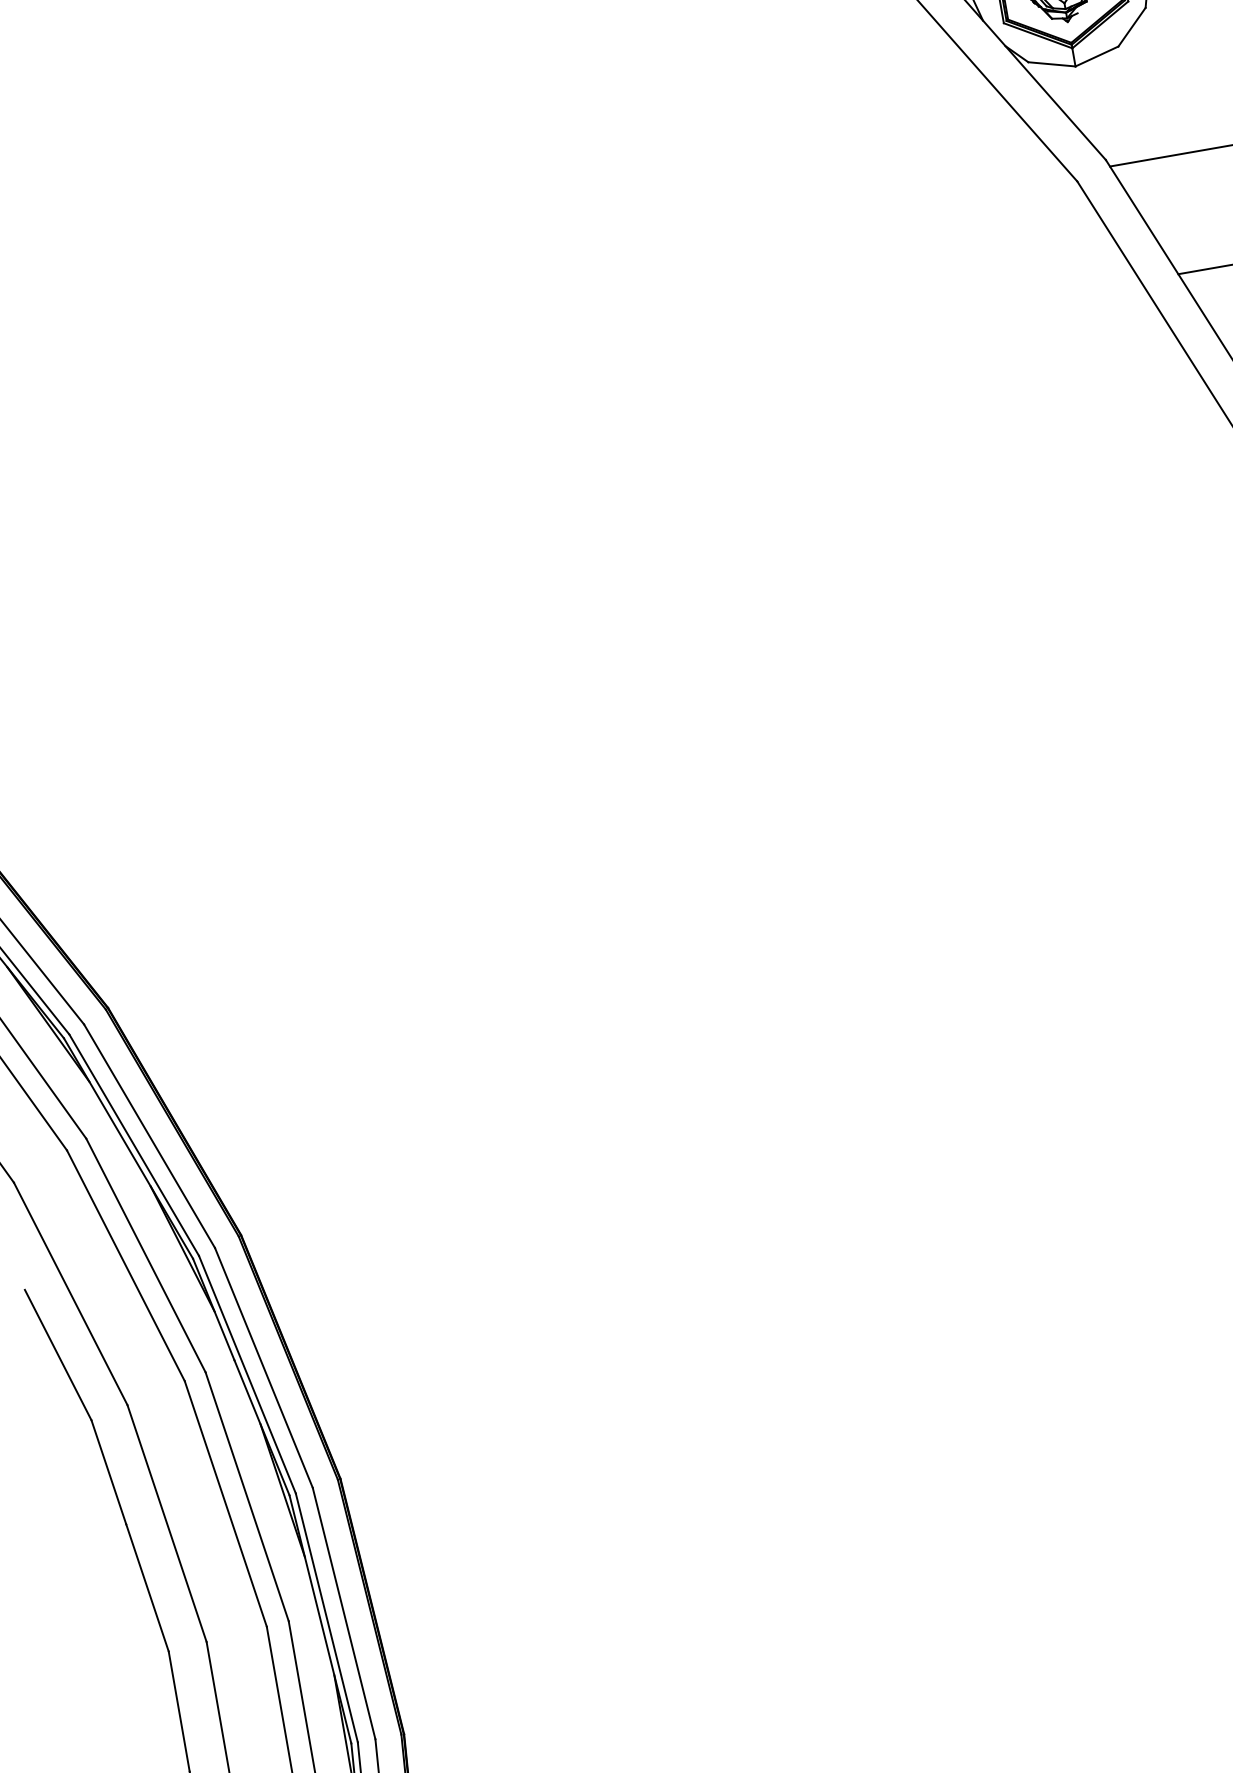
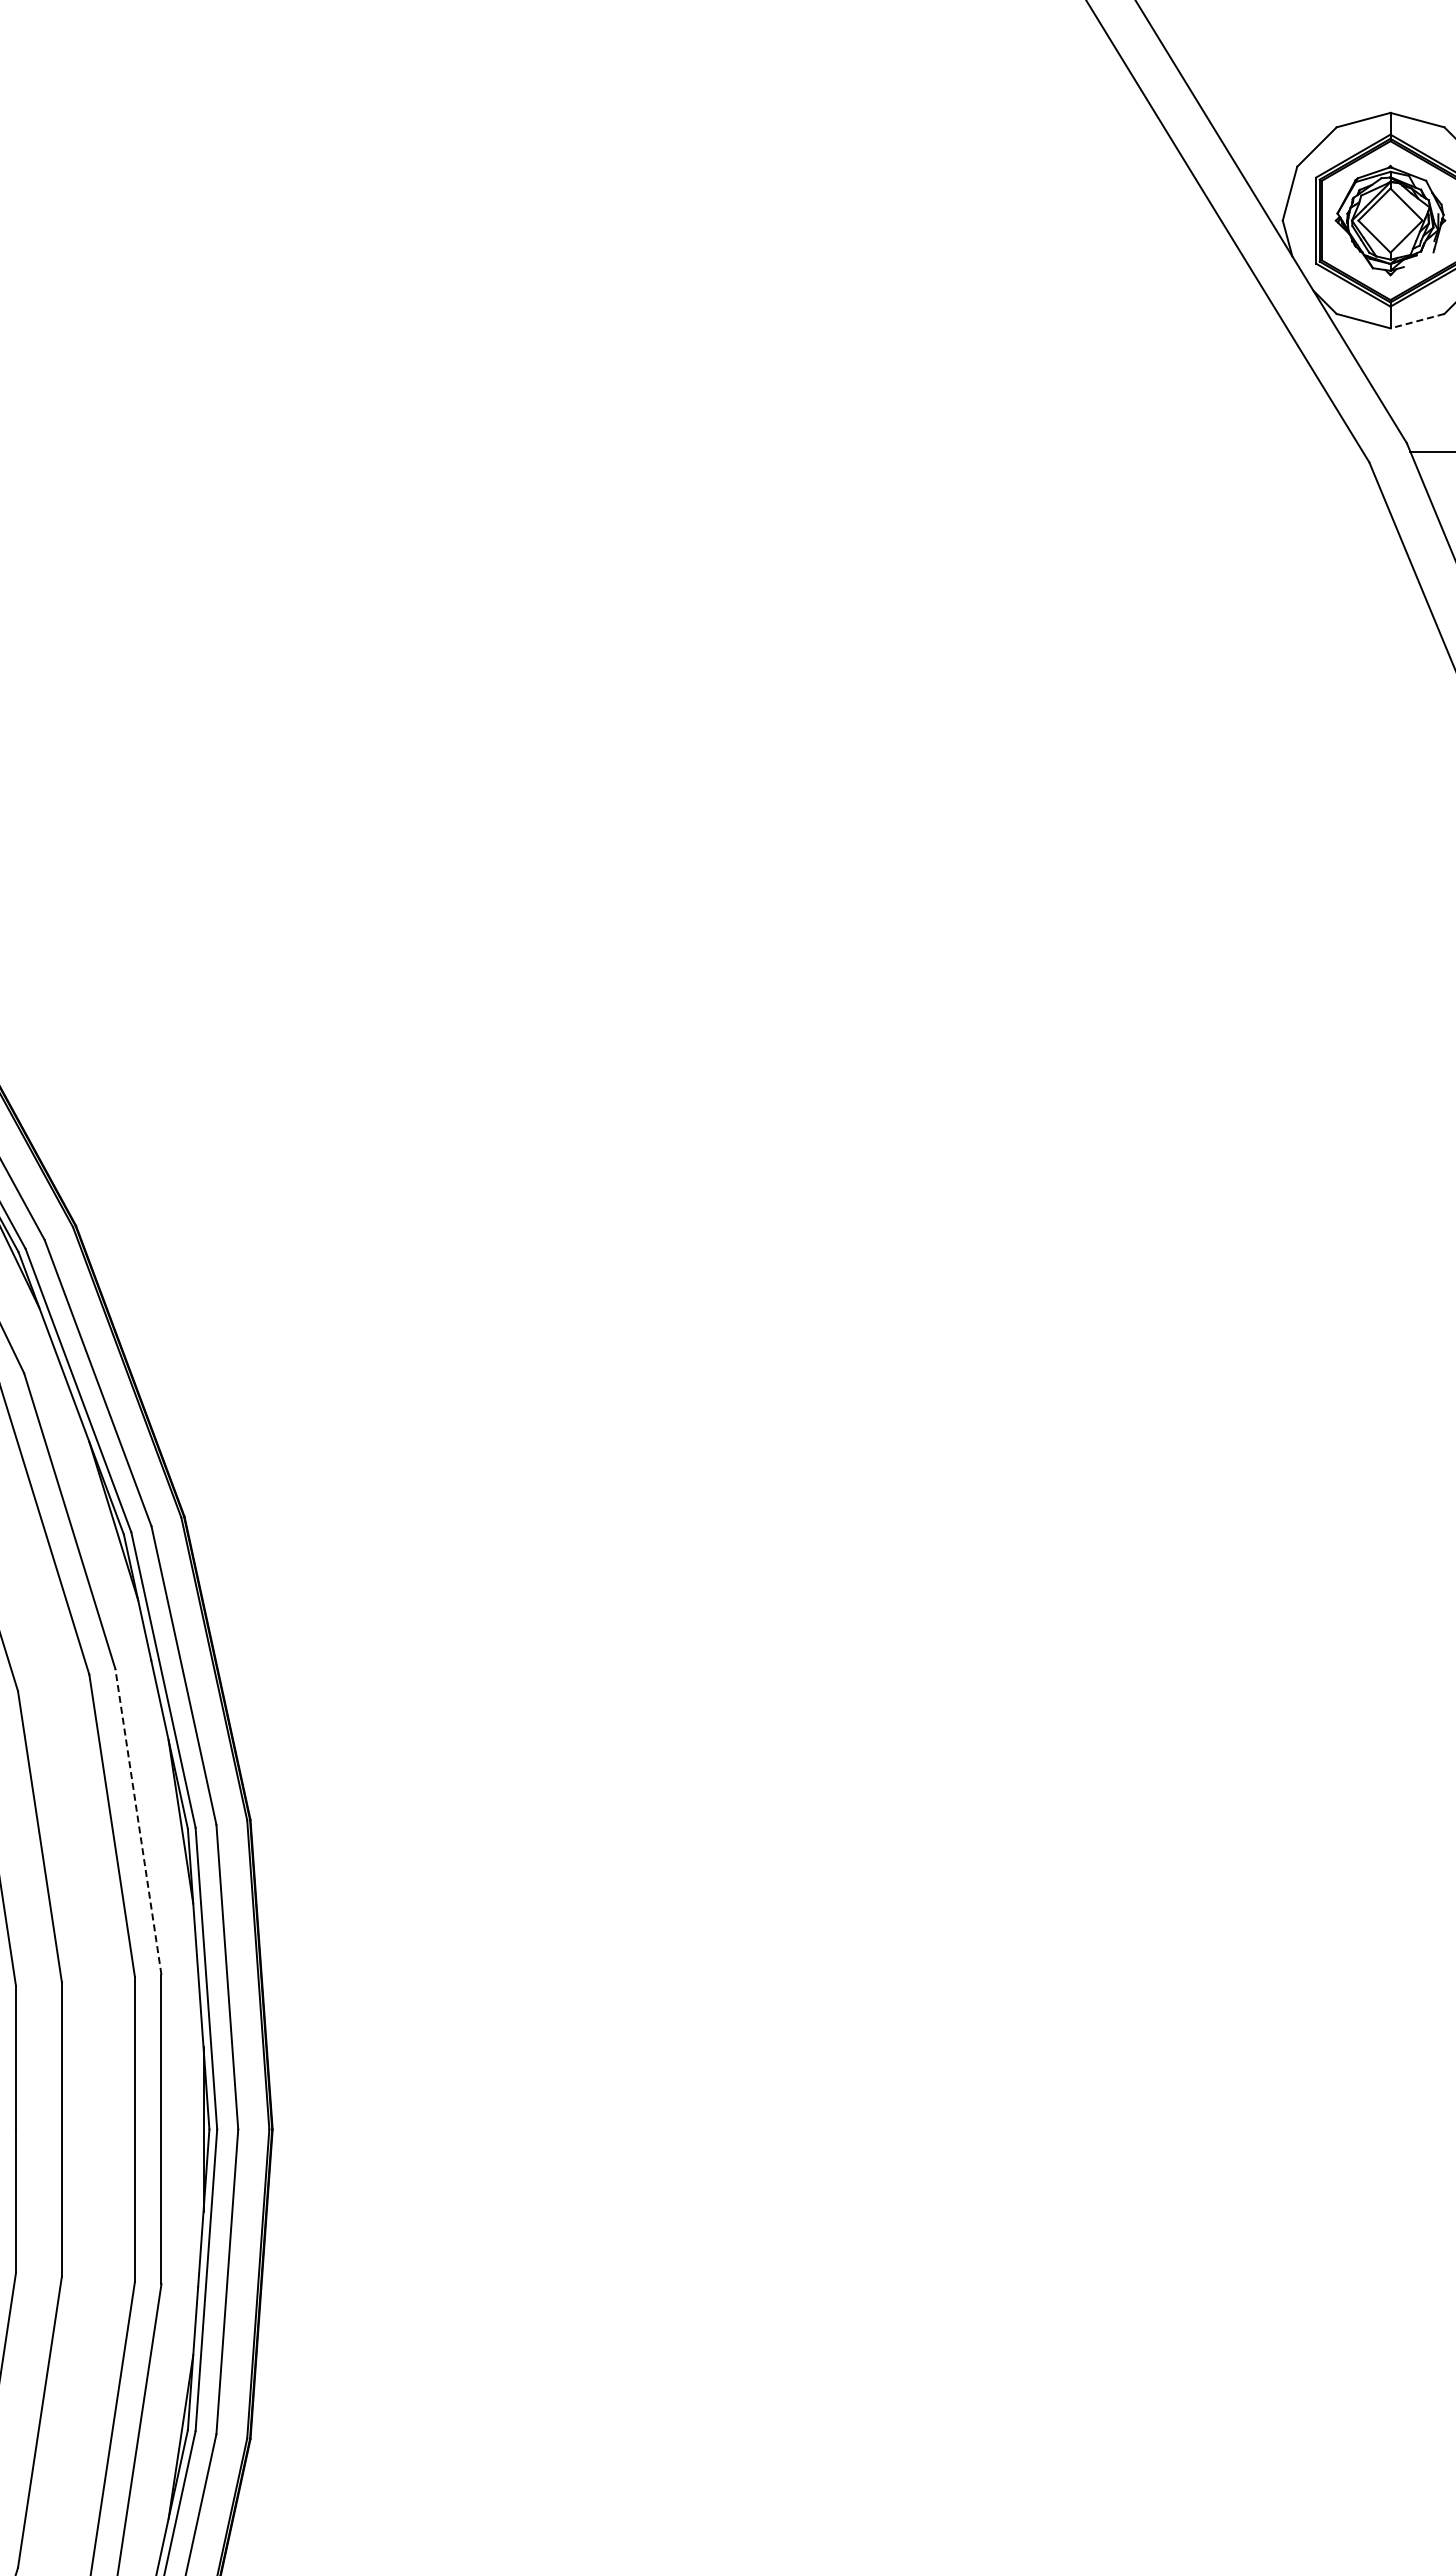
line: (1097, 56) -> (1417, 321), solid -> dashed
line: (247, 1496) -> (138, 1821), solid -> dashed

